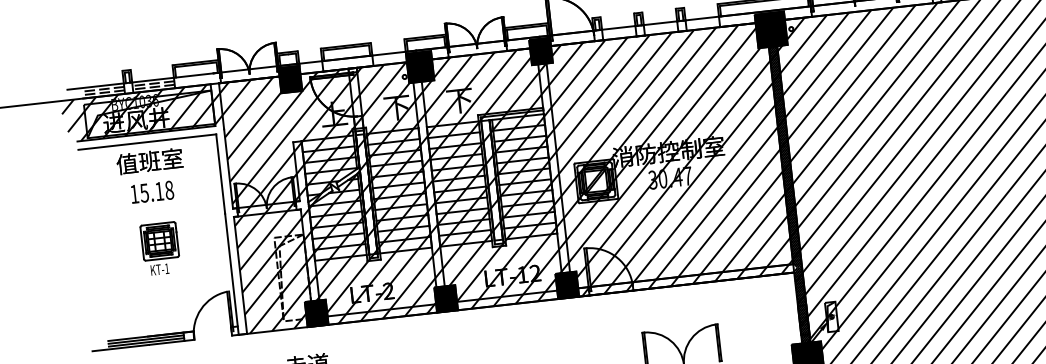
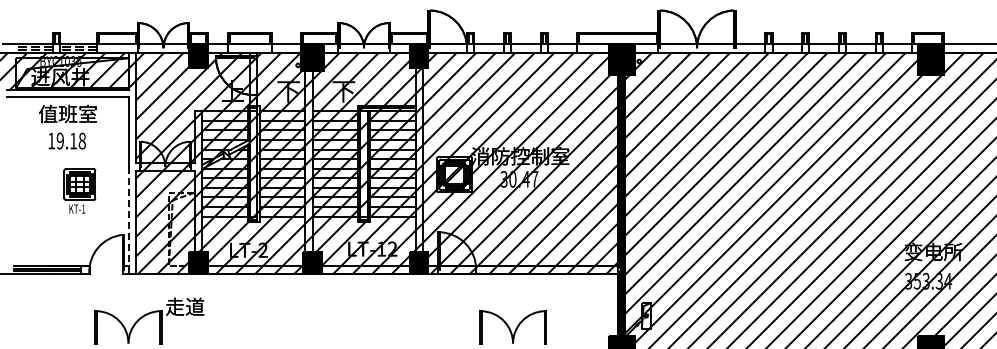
text: (143, 192) -> (59, 140), 15.18 -> 19.18
part: (160, 248) -> (79, 190), moved
line: (231, 274) -> (128, 220), solid -> dashed

